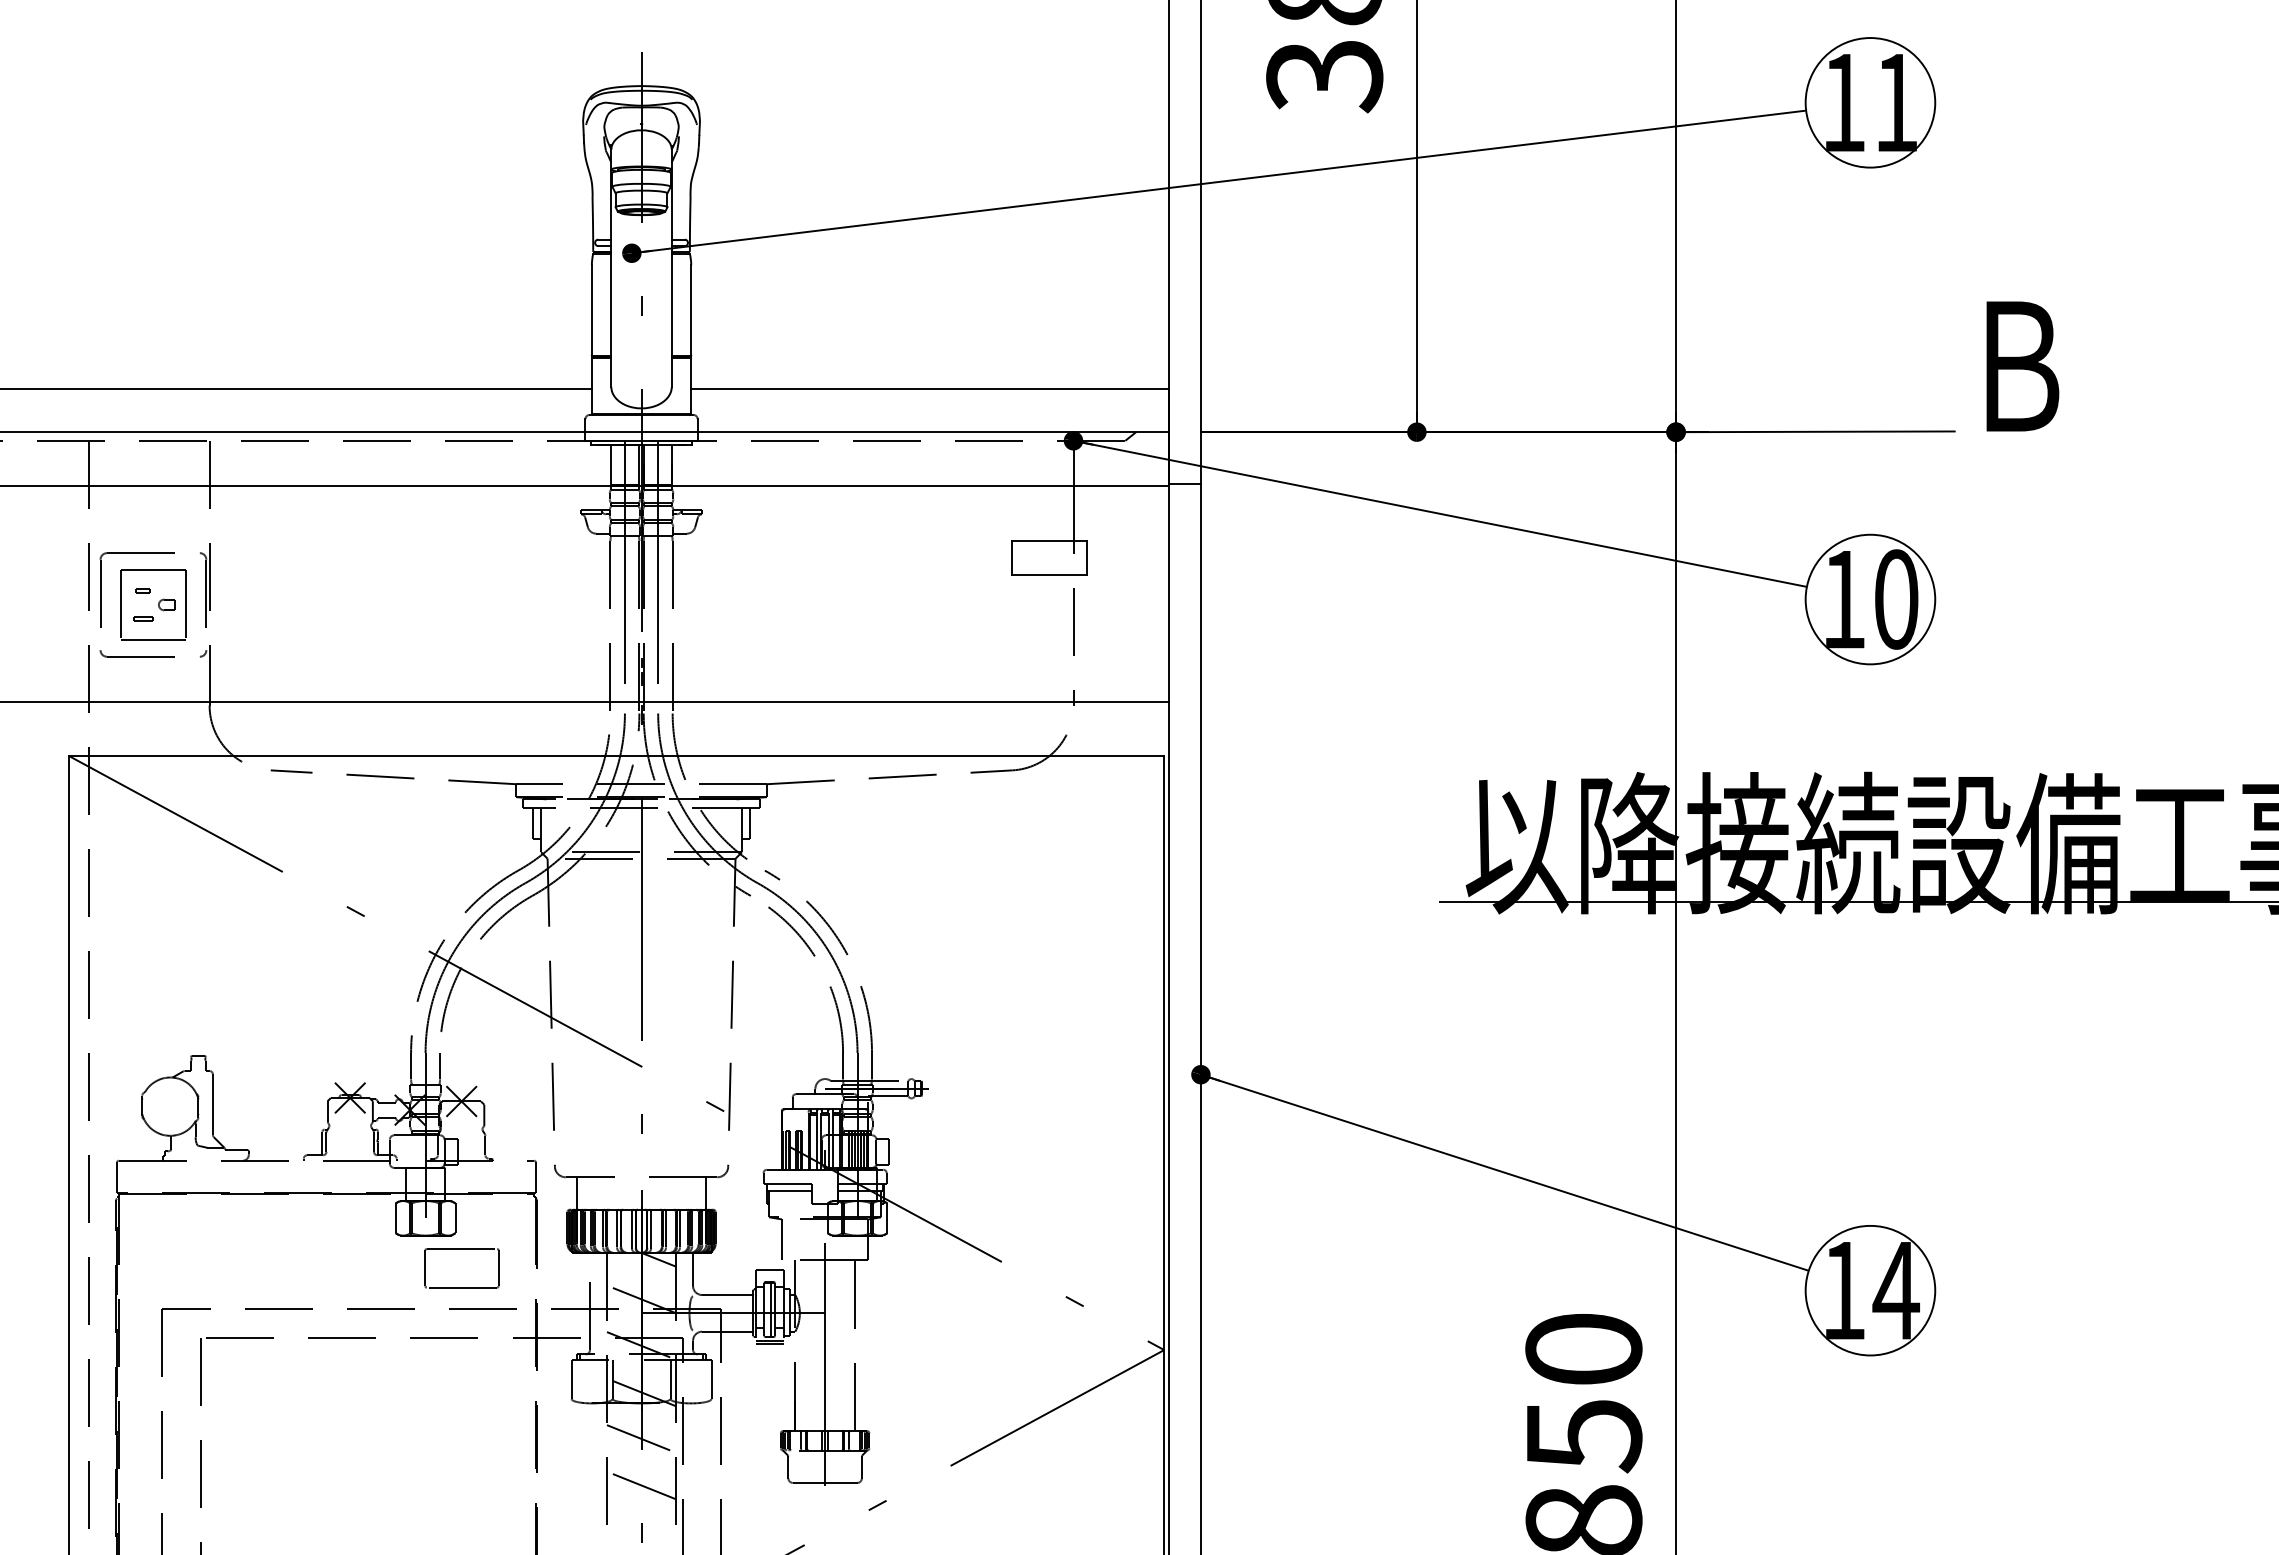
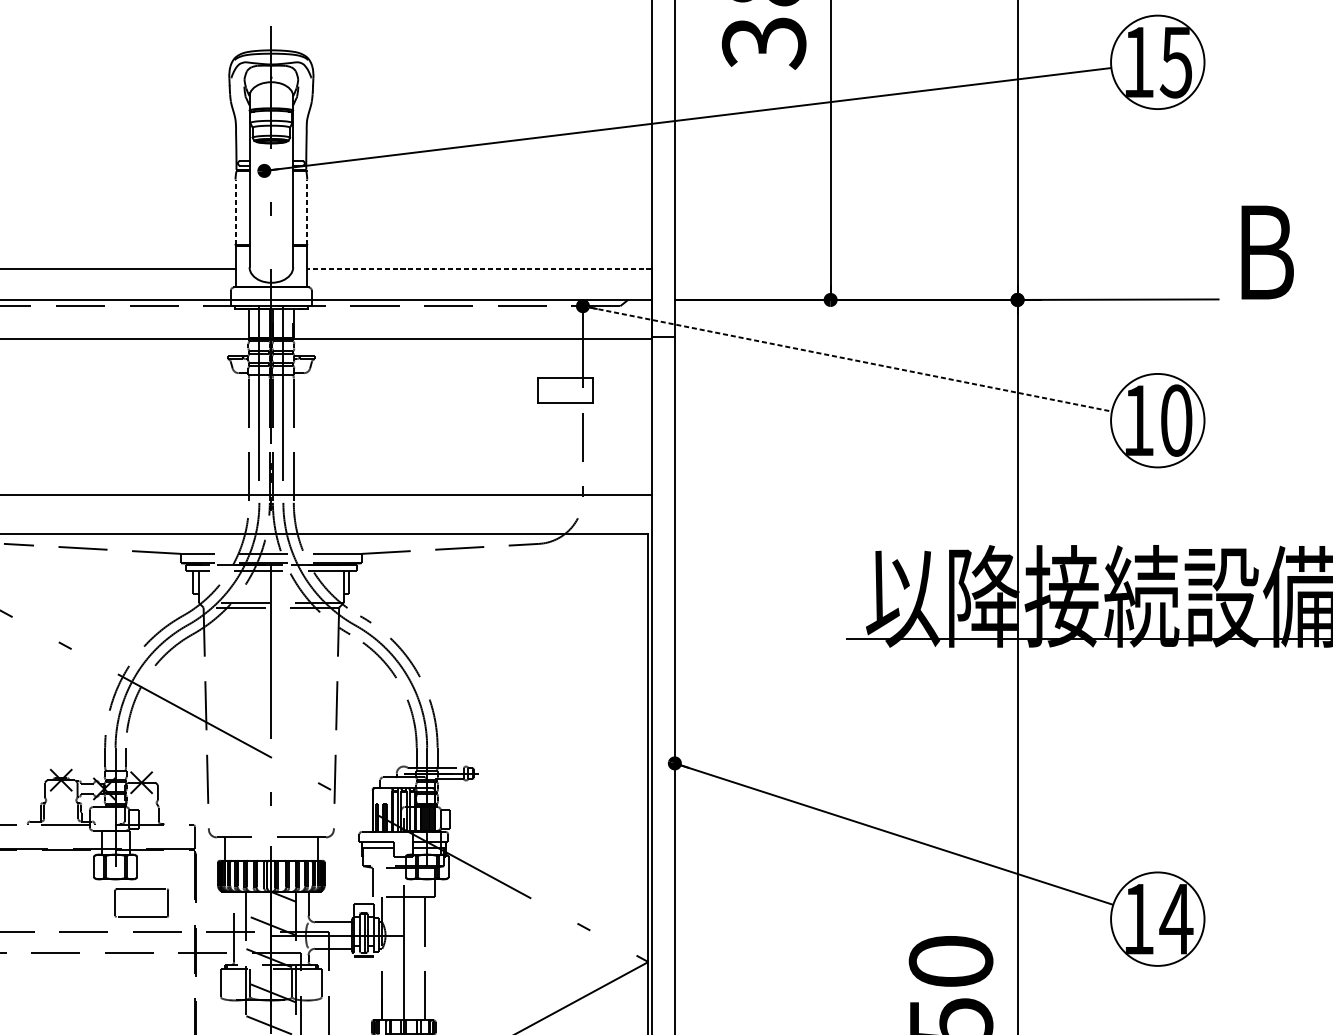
text: (1895, 103) -> (1175, 62), 11 -> 15
line: (591, 310) -> (235, 212), solid -> dashed
line: (691, 310) -> (307, 212), solid -> dashed
line: (929, 388) -> (479, 268), solid -> dashed
line: (1440, 513) -> (847, 358), solid -> dashed

